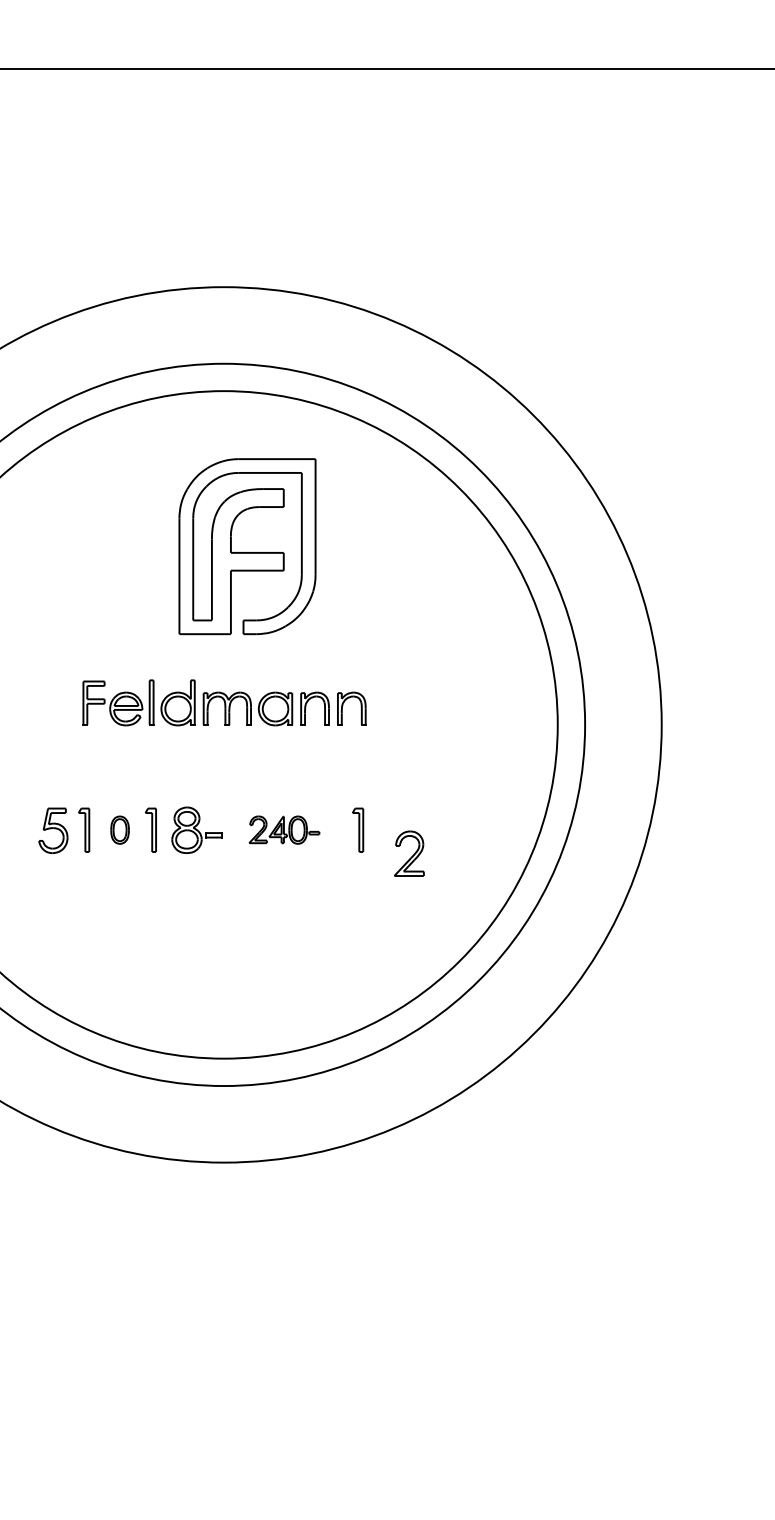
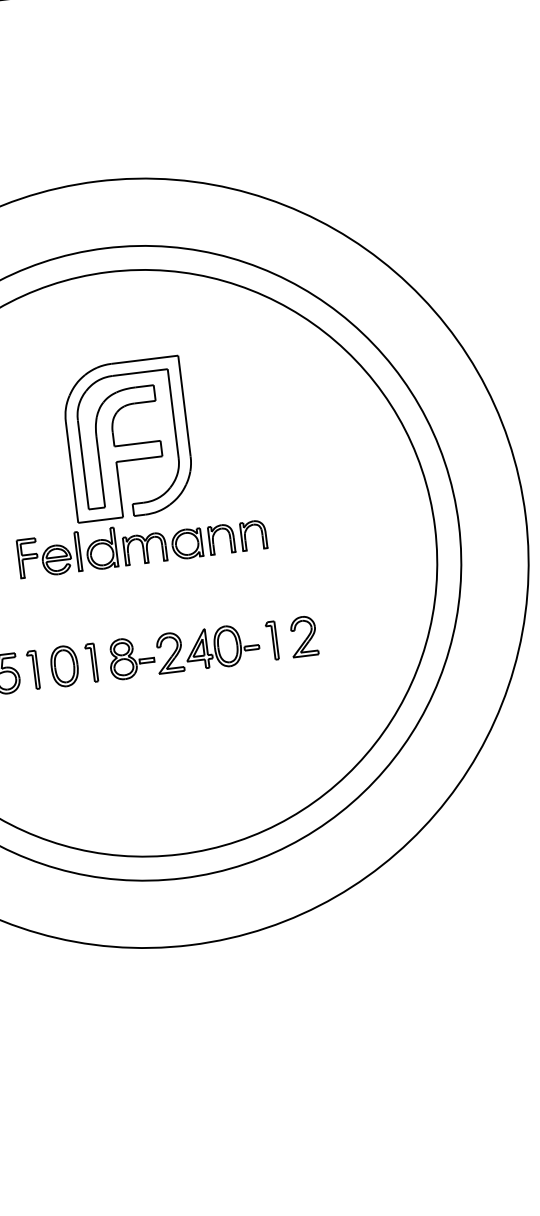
part: (247, 546) -> (128, 439), moved
part: (119, 829) -> (63, 665), size x1.67
part: (284, 829) -> (207, 648), size x1.67
part: (409, 853) -> (303, 636), moved

